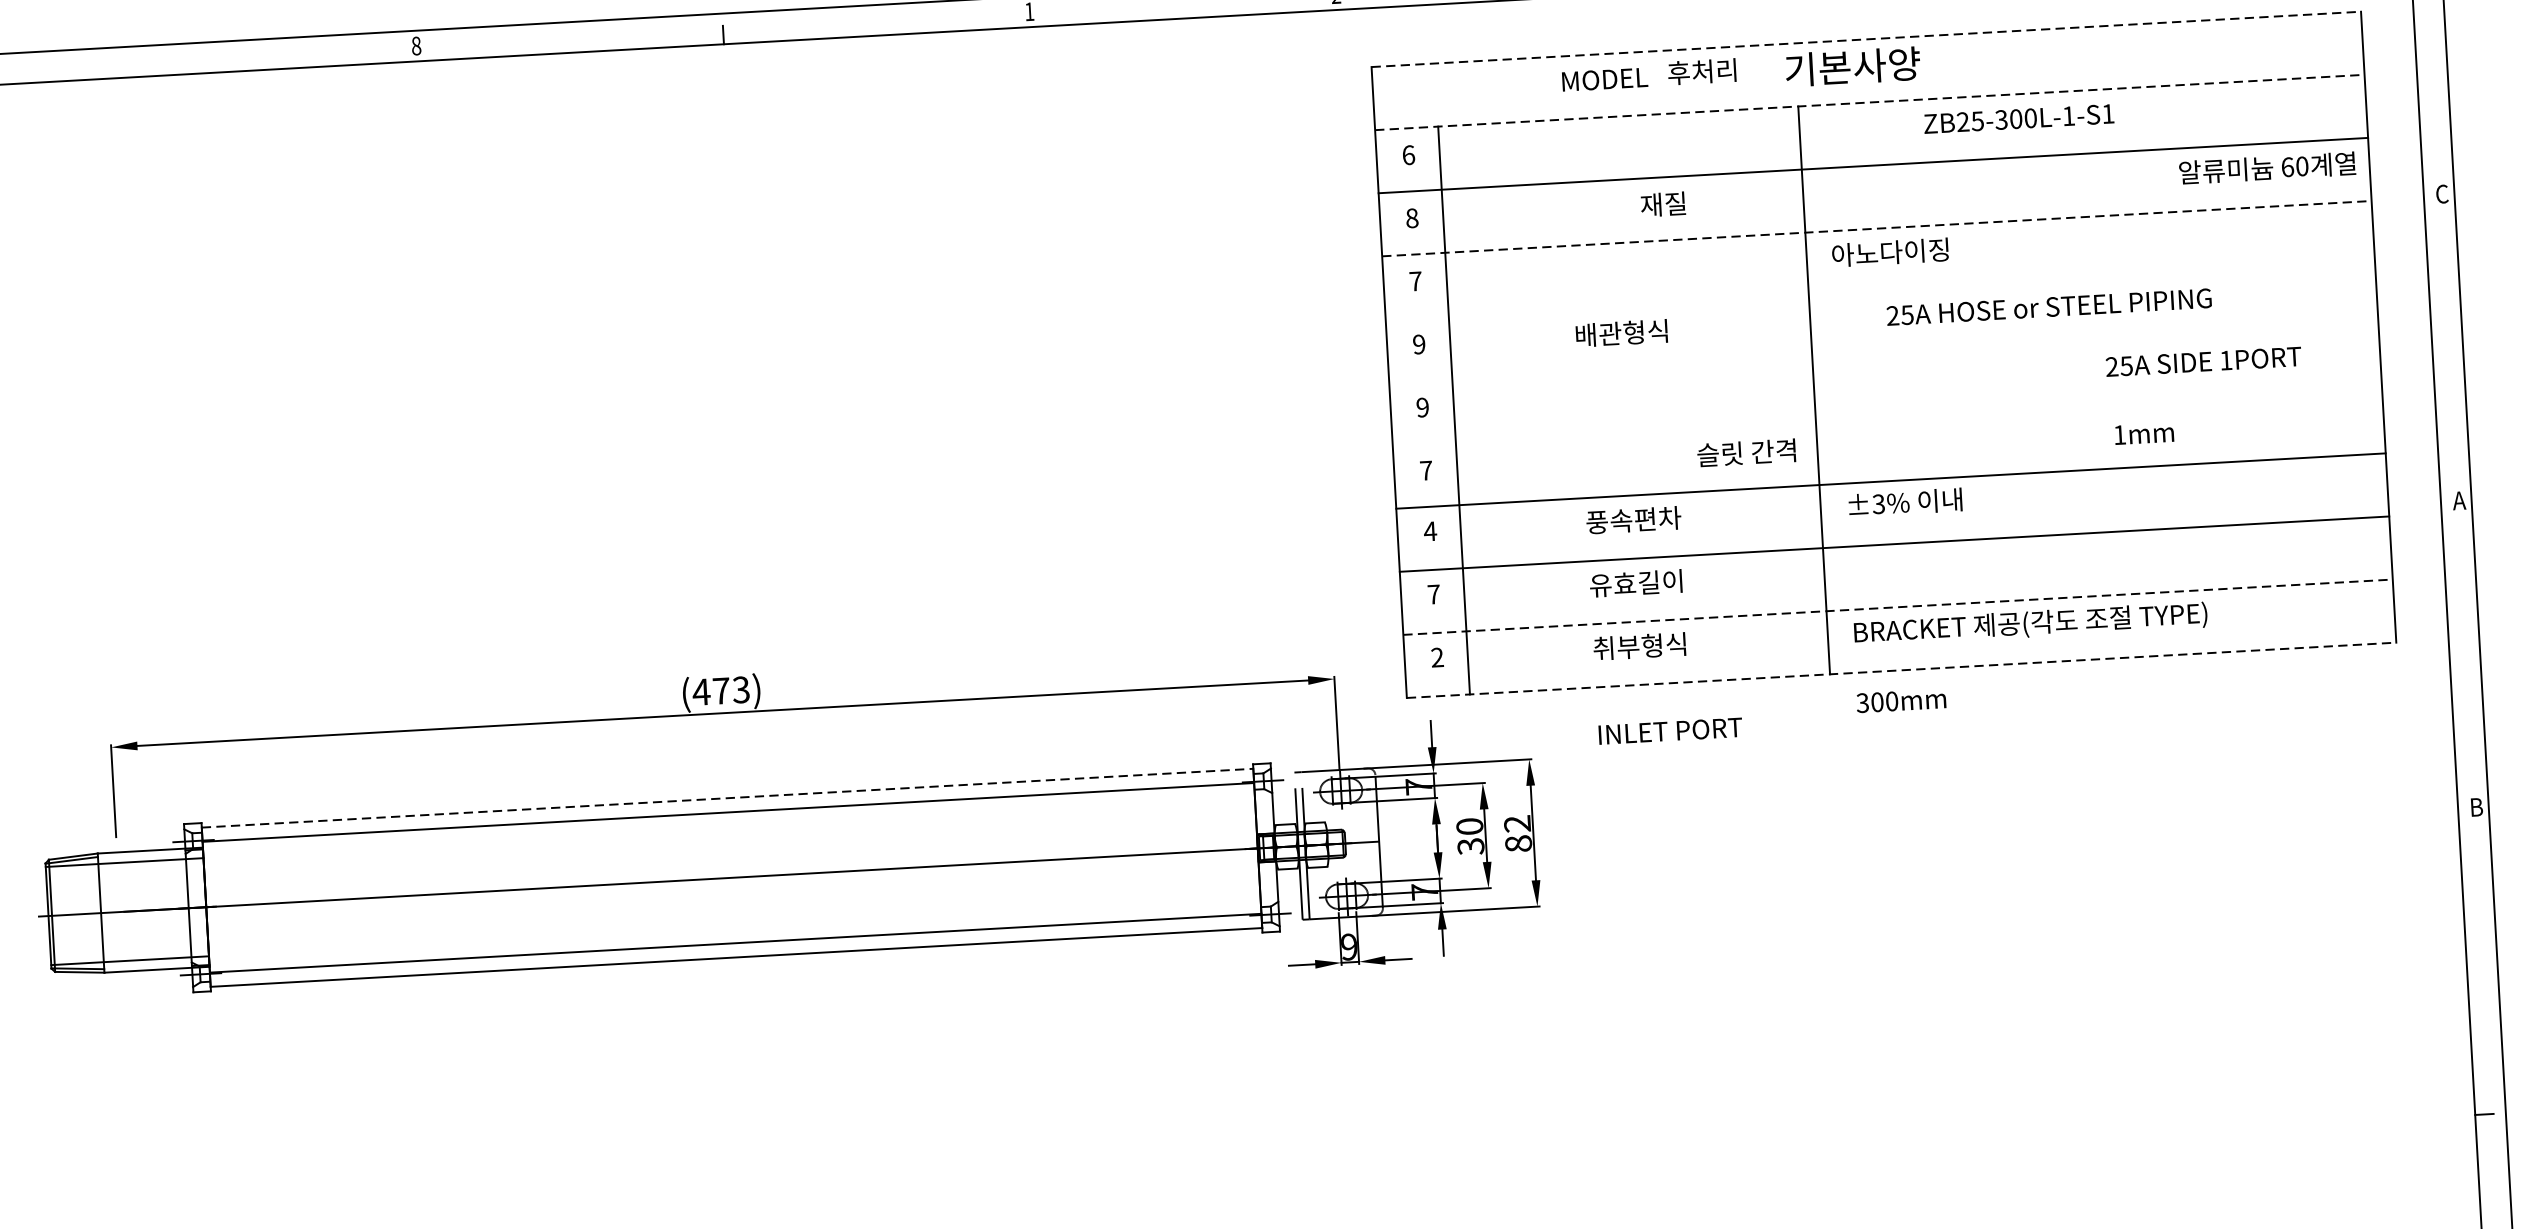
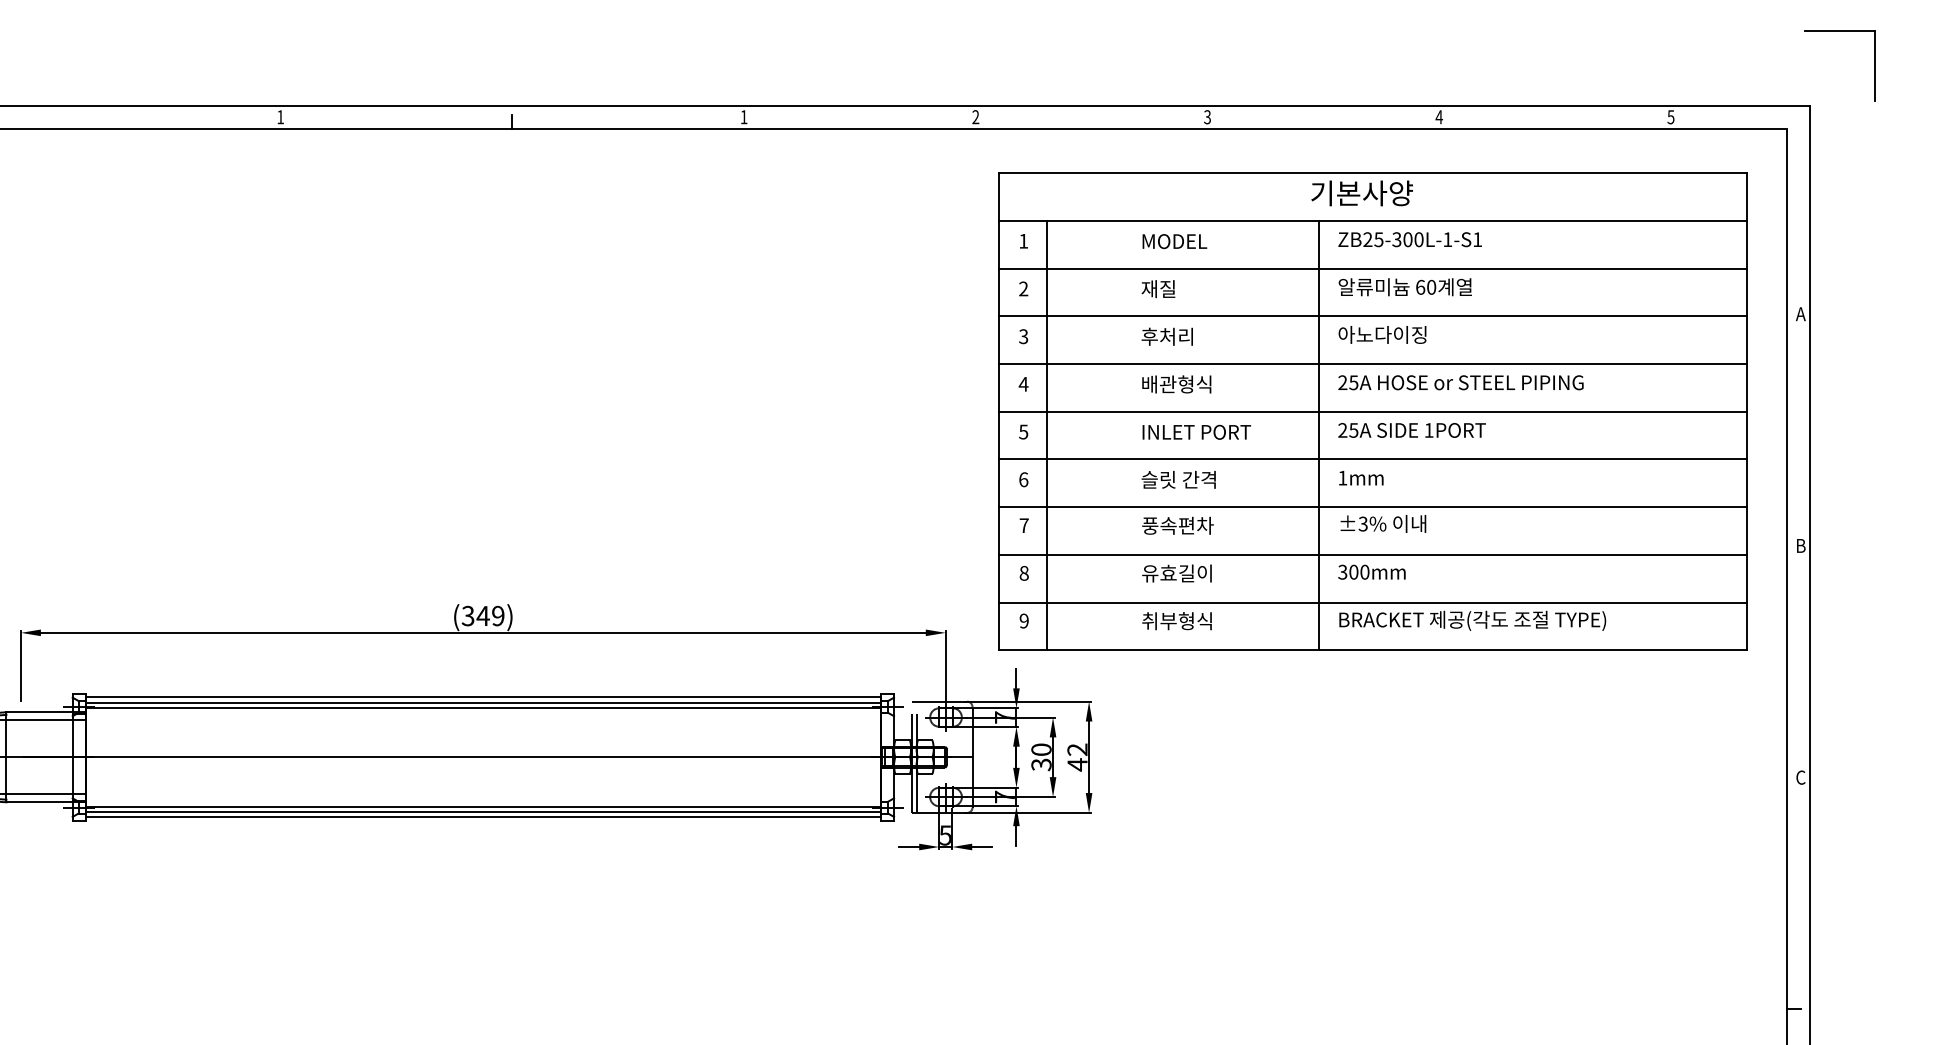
line: (1866, 39) -> (1373, 173), dashed -> solid
text: (416, 46) -> (280, 117), 8 -> 1
text: (1700, 71) -> (1166, 336), moved
text: (1604, 79) -> (1174, 241), moved
line: (1869, 101) -> (1373, 220), dashed -> solid
text: (2018, 118) -> (1409, 239), moved
text: (1408, 154) -> (1023, 240), 6 -> 1
text: (2266, 168) -> (1404, 287), moved
text: (2441, 194) -> (1800, 314), C -> A
text: (1663, 204) -> (1158, 289), moved
text: (1411, 217) -> (1023, 288), 8 -> 2
line: (1877, 228) -> (1373, 316), dashed -> solid
text: (1415, 281) -> (1023, 336), 7 -> 3
line: (1880, 292) -> (1373, 364), added
text: (2048, 306) -> (1460, 382), moved
text: (1418, 343) -> (1023, 383), 9 -> 4
line: (1884, 354) -> (1373, 411), added
text: (2202, 361) -> (1411, 430), moved
text: (1422, 406) -> (1023, 431), 9 -> 5
line: (1887, 418) -> (1373, 459), added
text: (2144, 432) -> (1361, 477), moved
text: (1746, 452) -> (1178, 479), moved
text: (1426, 470) -> (1023, 479), 7 -> 6
text: (2458, 500) -> (1800, 545), A -> B
text: (1430, 531) -> (1024, 525), 4 -> 7
text: (1432, 594) -> (1023, 573), 7 -> 8
line: (1898, 607) -> (1373, 602), dashed -> solid
text: (1436, 656) -> (1023, 620), 2 -> 9
line: (1901, 670) -> (1373, 650), dashed -> solid
text: (720, 690) -> (482, 615), (473) -> (349)
text: (1900, 699) -> (1371, 571), moved
text: (1670, 730) -> (1196, 431), moved
line: (727, 798) -> (483, 697), dashed -> solid
line: (726, 805) -> (482, 702), added
text: (2475, 807) -> (1800, 777), B -> C
text: (1518, 843) -> (1077, 764), 82 -> 42
text: (1349, 947) -> (945, 835), 9 -> 5
line: (734, 949) -> (482, 811), added

